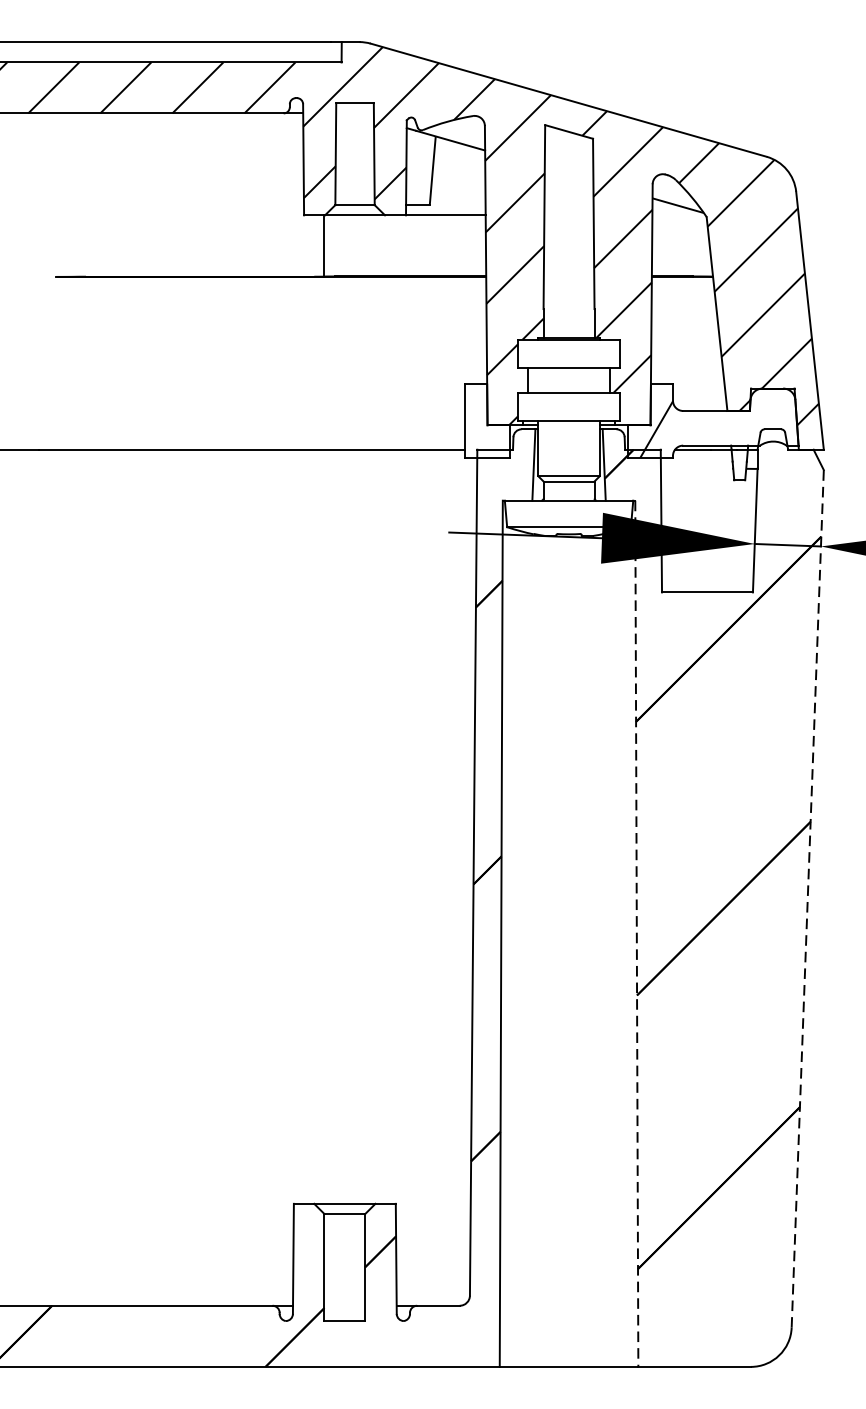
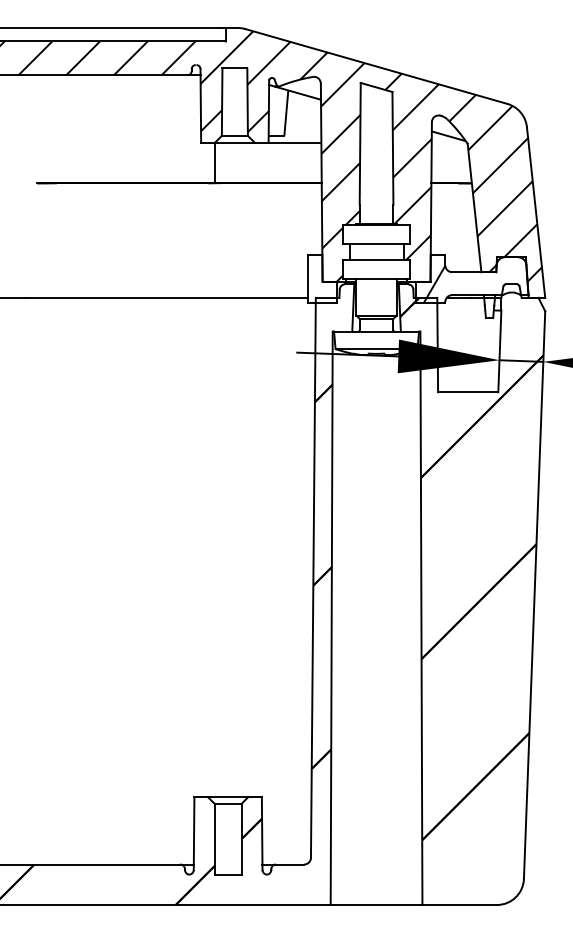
line: (807, 897) -> (534, 594), dashed -> solid
line: (636, 934) -> (421, 618), dashed -> solid

